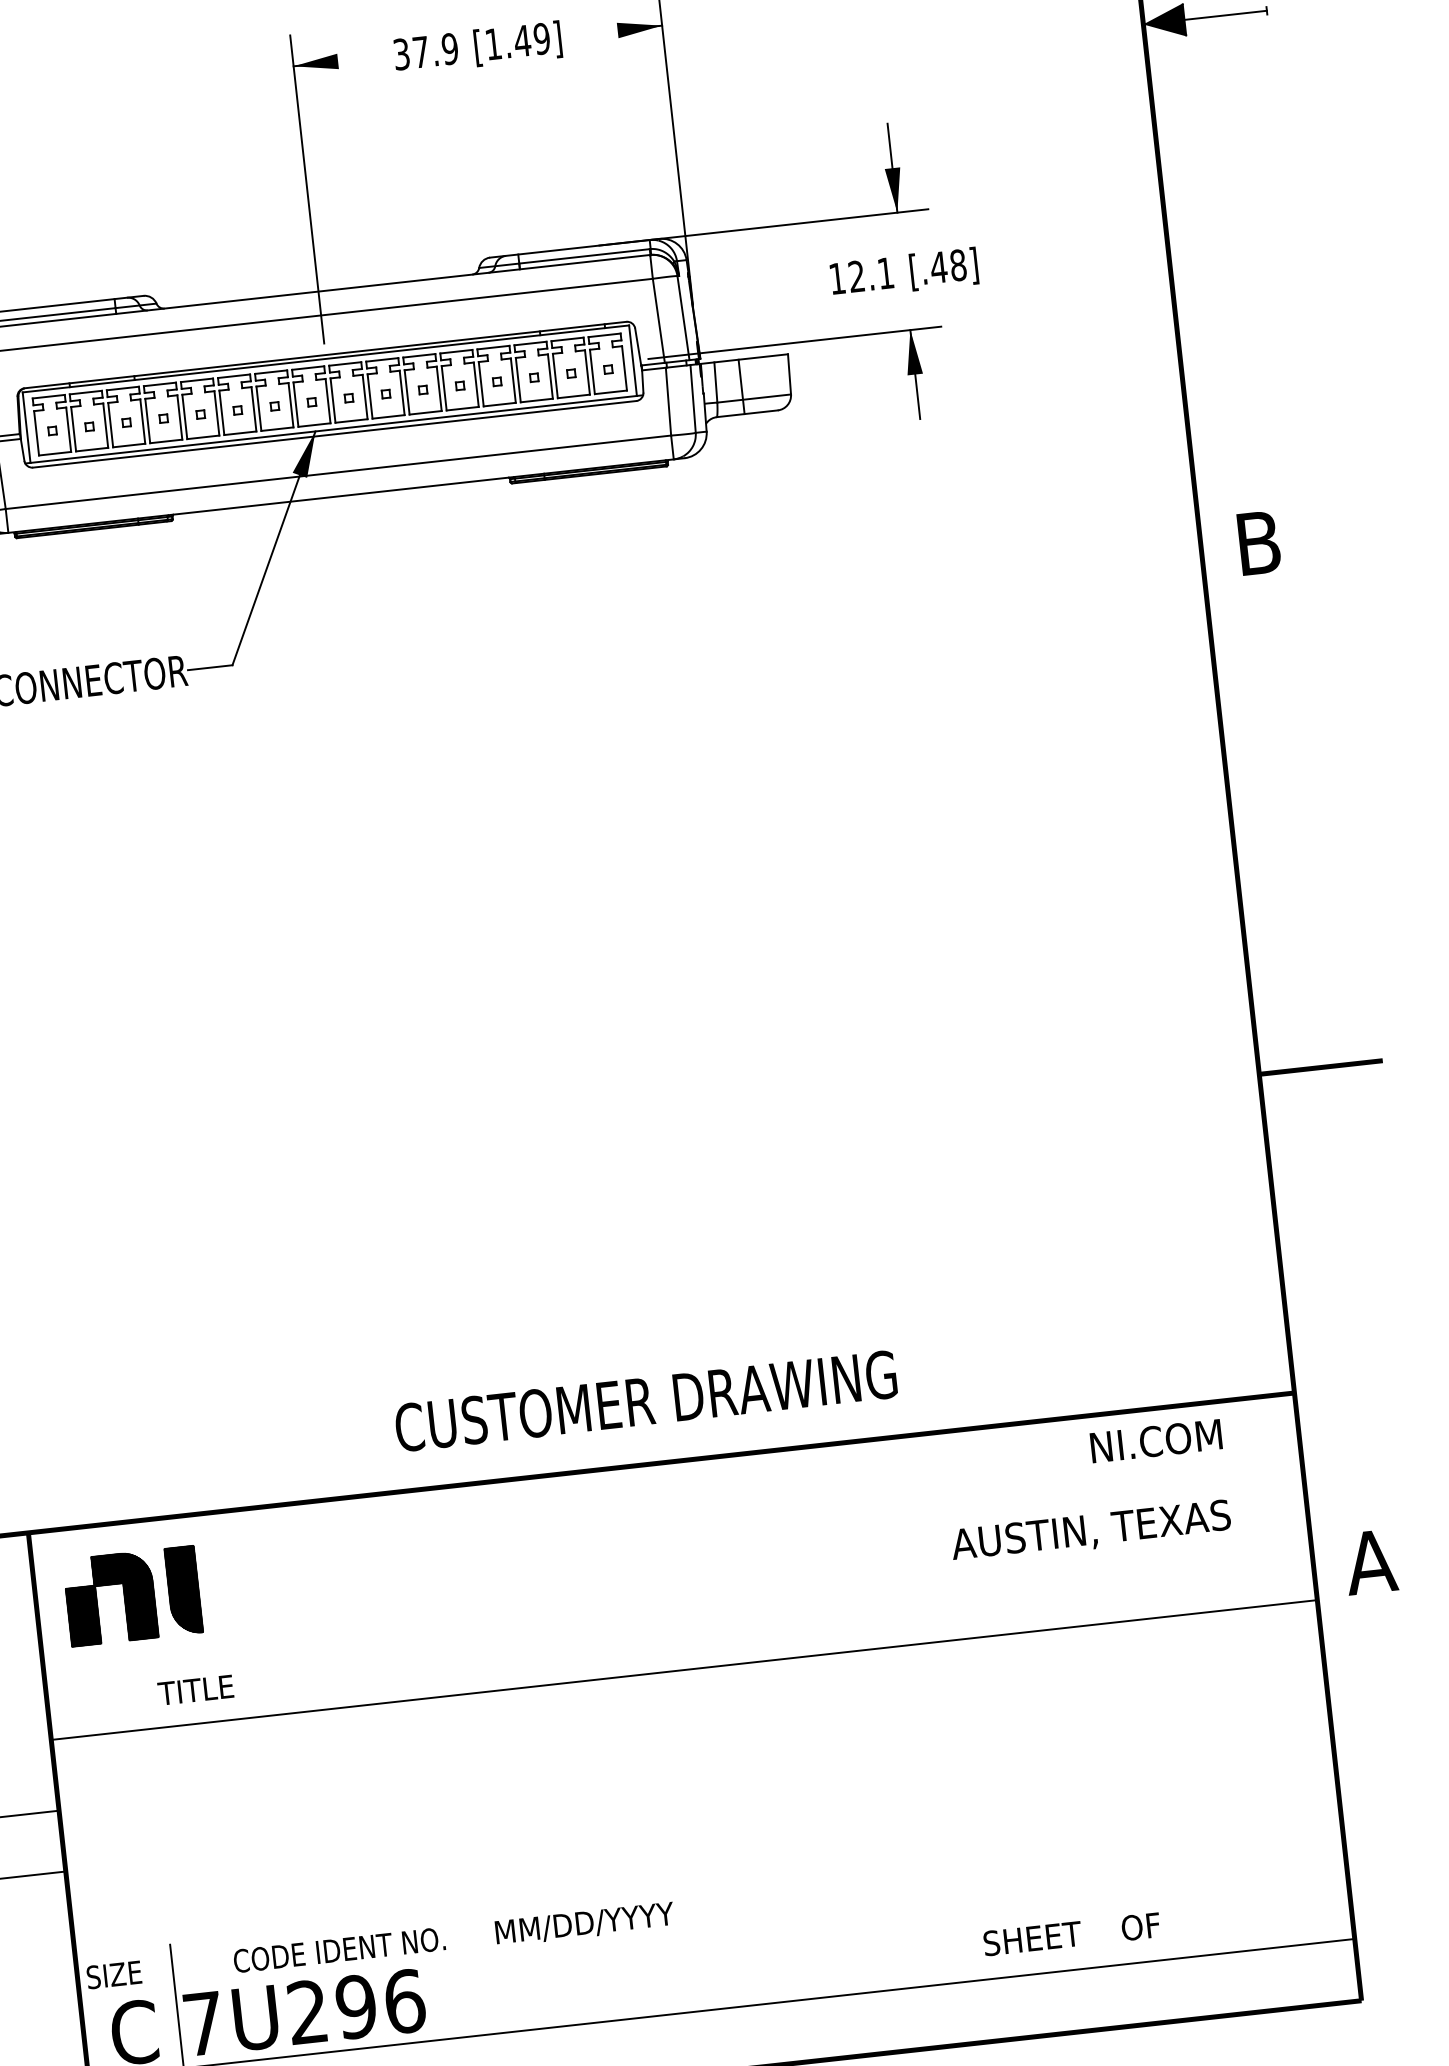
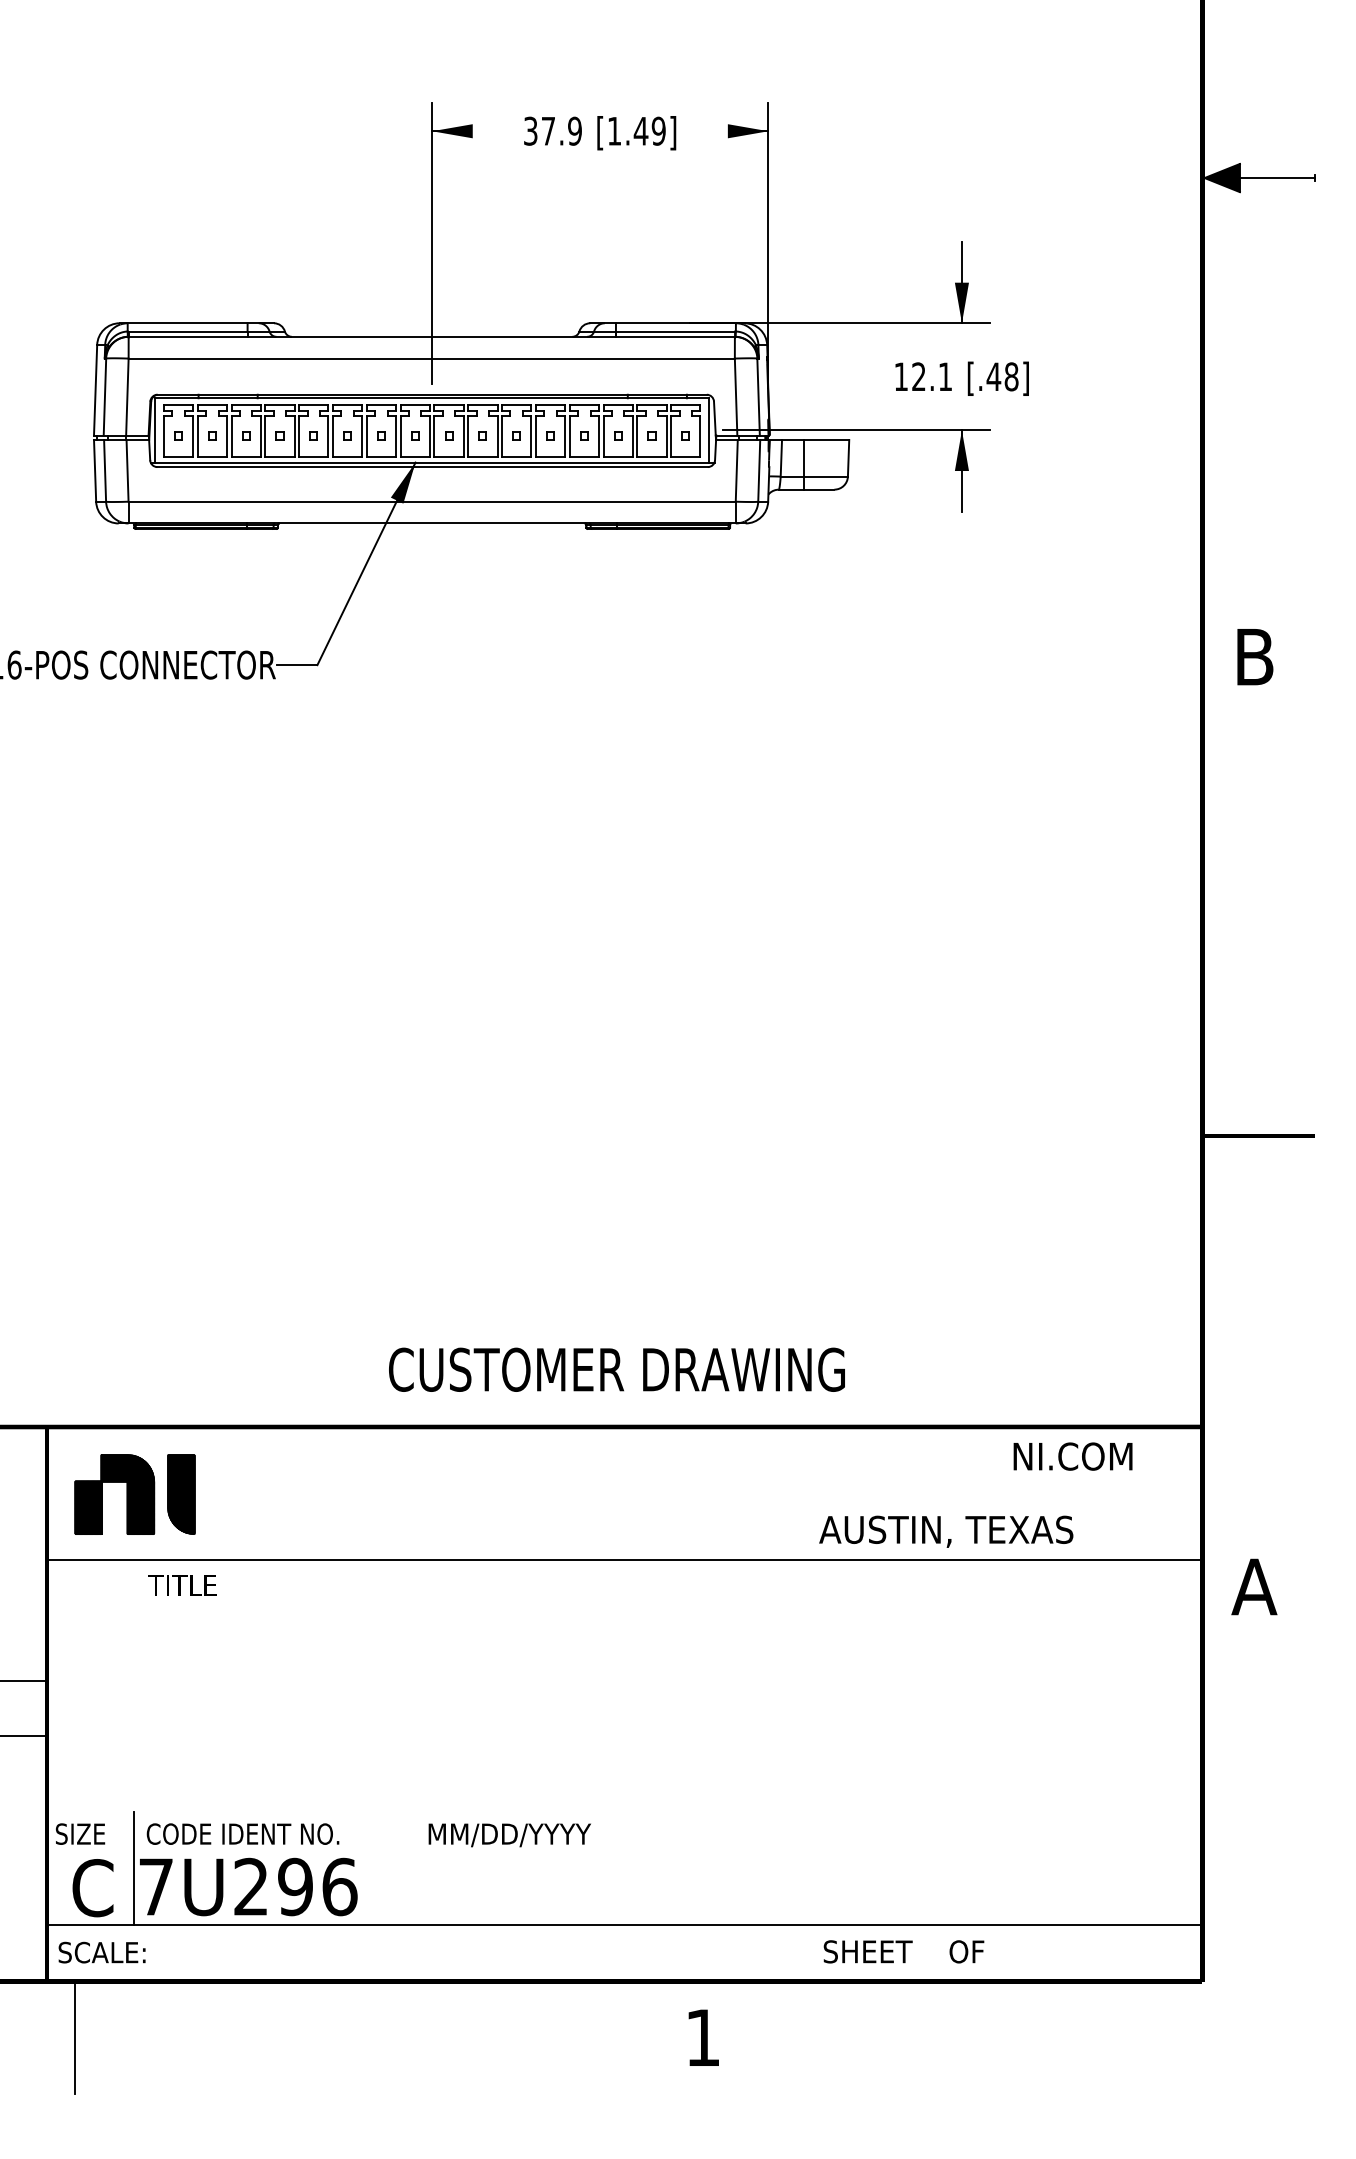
text: (1091, 1531) -> (946, 1531), moved
line: (683, 1669) -> (624, 1559), moved
text: (1071, 1934) -> (903, 1951), moved
text: (338, 1949) -> (242, 1833), moved

